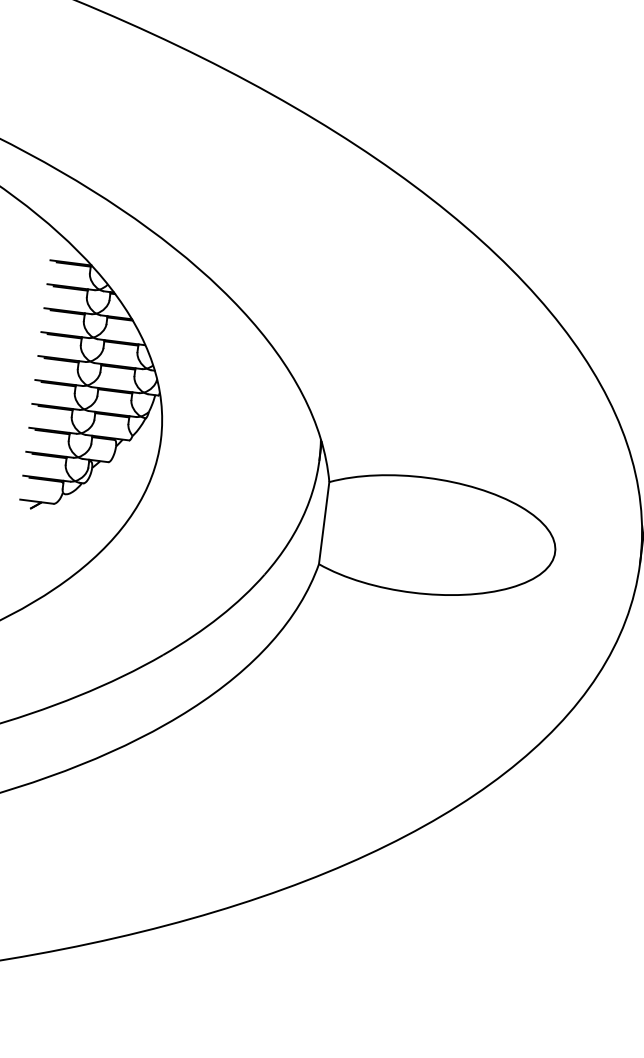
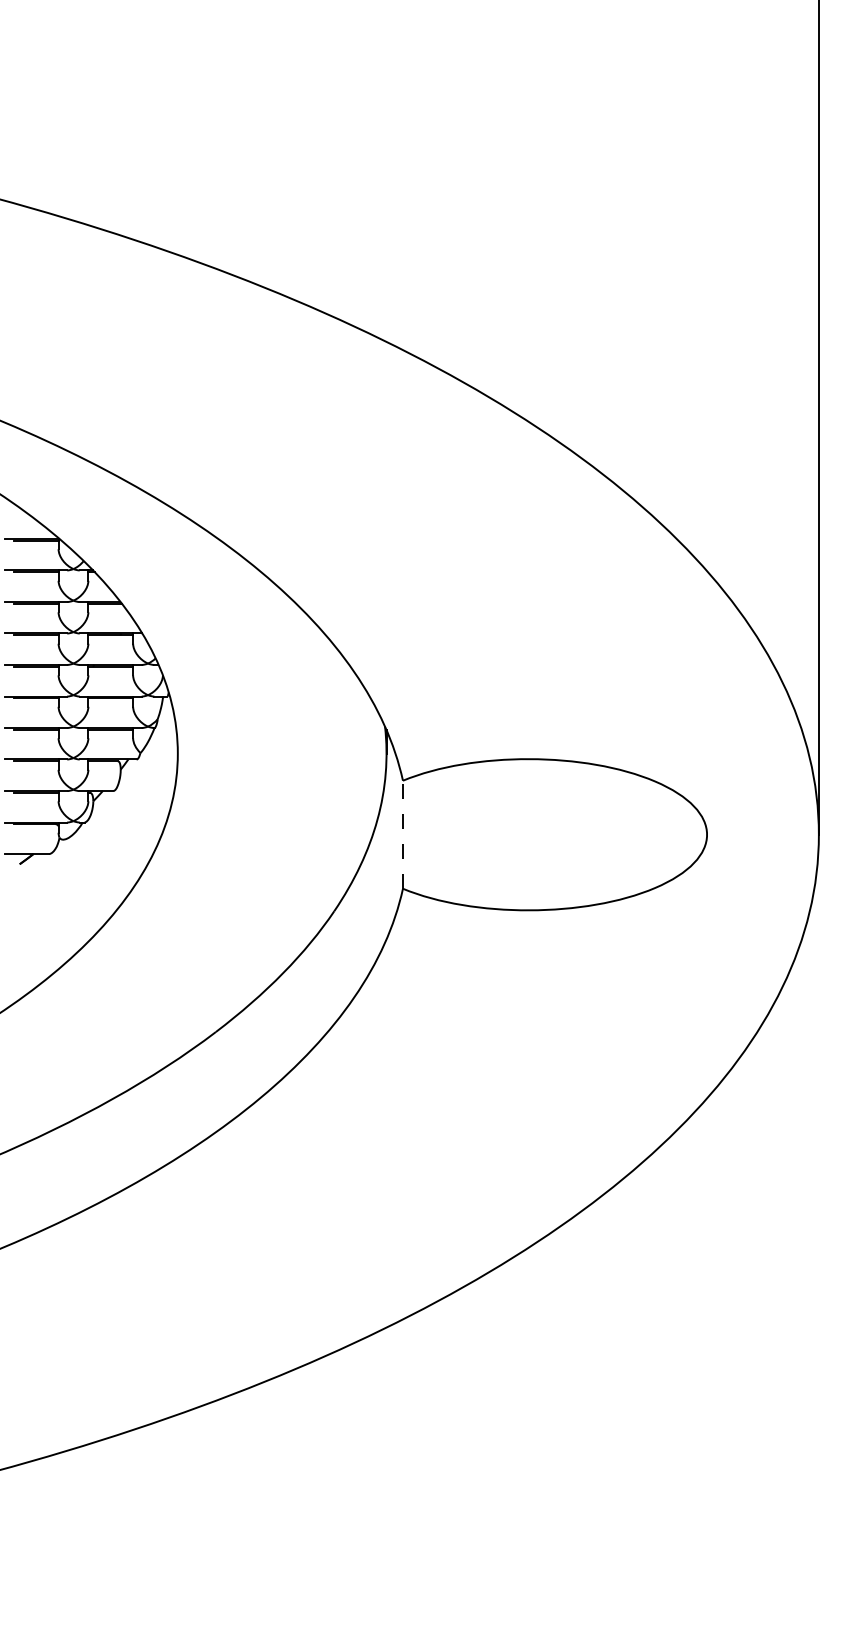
line: (323, 522) -> (402, 834), solid -> dashed

